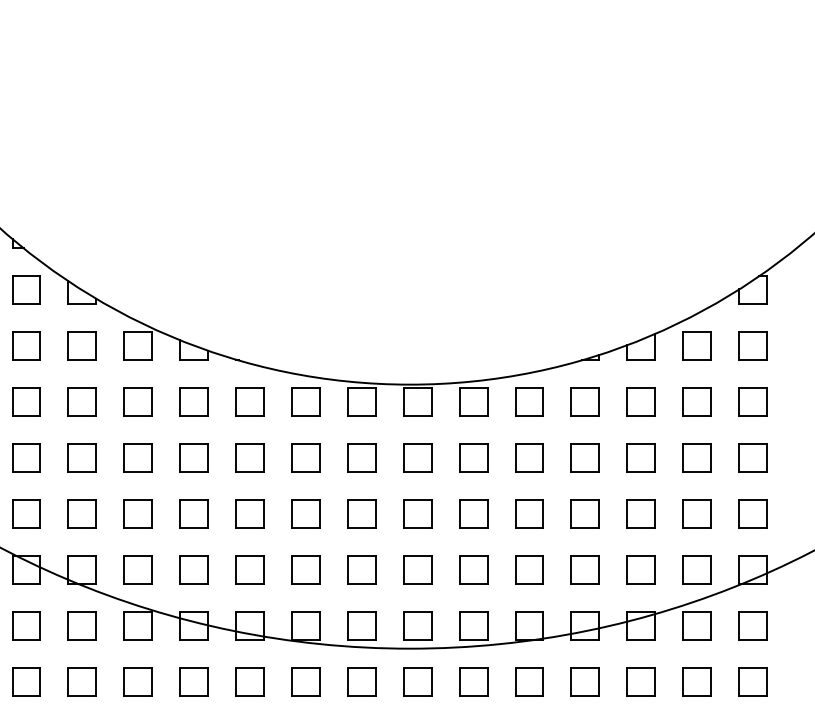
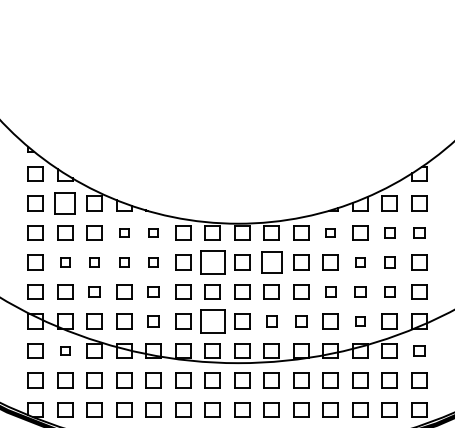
part: (83, 346) -> (65, 203), size x1.4
part: (194, 401) -> (124, 232), size x0.6
part: (249, 401) -> (153, 232), size x0.6
part: (584, 401) -> (330, 232), size x0.6
part: (696, 401) -> (389, 232), size x0.7
part: (753, 401) -> (419, 232), size x0.7
part: (83, 458) -> (65, 262), size x0.6
part: (137, 458) -> (94, 262), size x0.6
part: (194, 458) -> (124, 262), size x0.6
part: (249, 458) -> (153, 262), size x0.6
part: (361, 458) -> (212, 262), size x1.6
part: (473, 458) -> (271, 262), size x1.4
part: (641, 458) -> (360, 262), size x0.6
part: (696, 458) -> (389, 262), size x0.7
part: (137, 512) -> (94, 291), size x0.7
part: (249, 512) -> (153, 291), size x0.7
part: (584, 512) -> (330, 291), size x0.7
part: (641, 512) -> (360, 291), size x0.7
part: (696, 512) -> (389, 291), size x0.7
part: (249, 569) -> (153, 321), size x0.7
part: (361, 569) -> (212, 321), size x1.6
part: (473, 569) -> (271, 321), size x0.7
part: (529, 569) -> (301, 321), size x0.7
part: (641, 569) -> (360, 321), size x0.6
part: (83, 624) -> (65, 350), size x0.6
part: (753, 624) -> (419, 350), size x0.7

